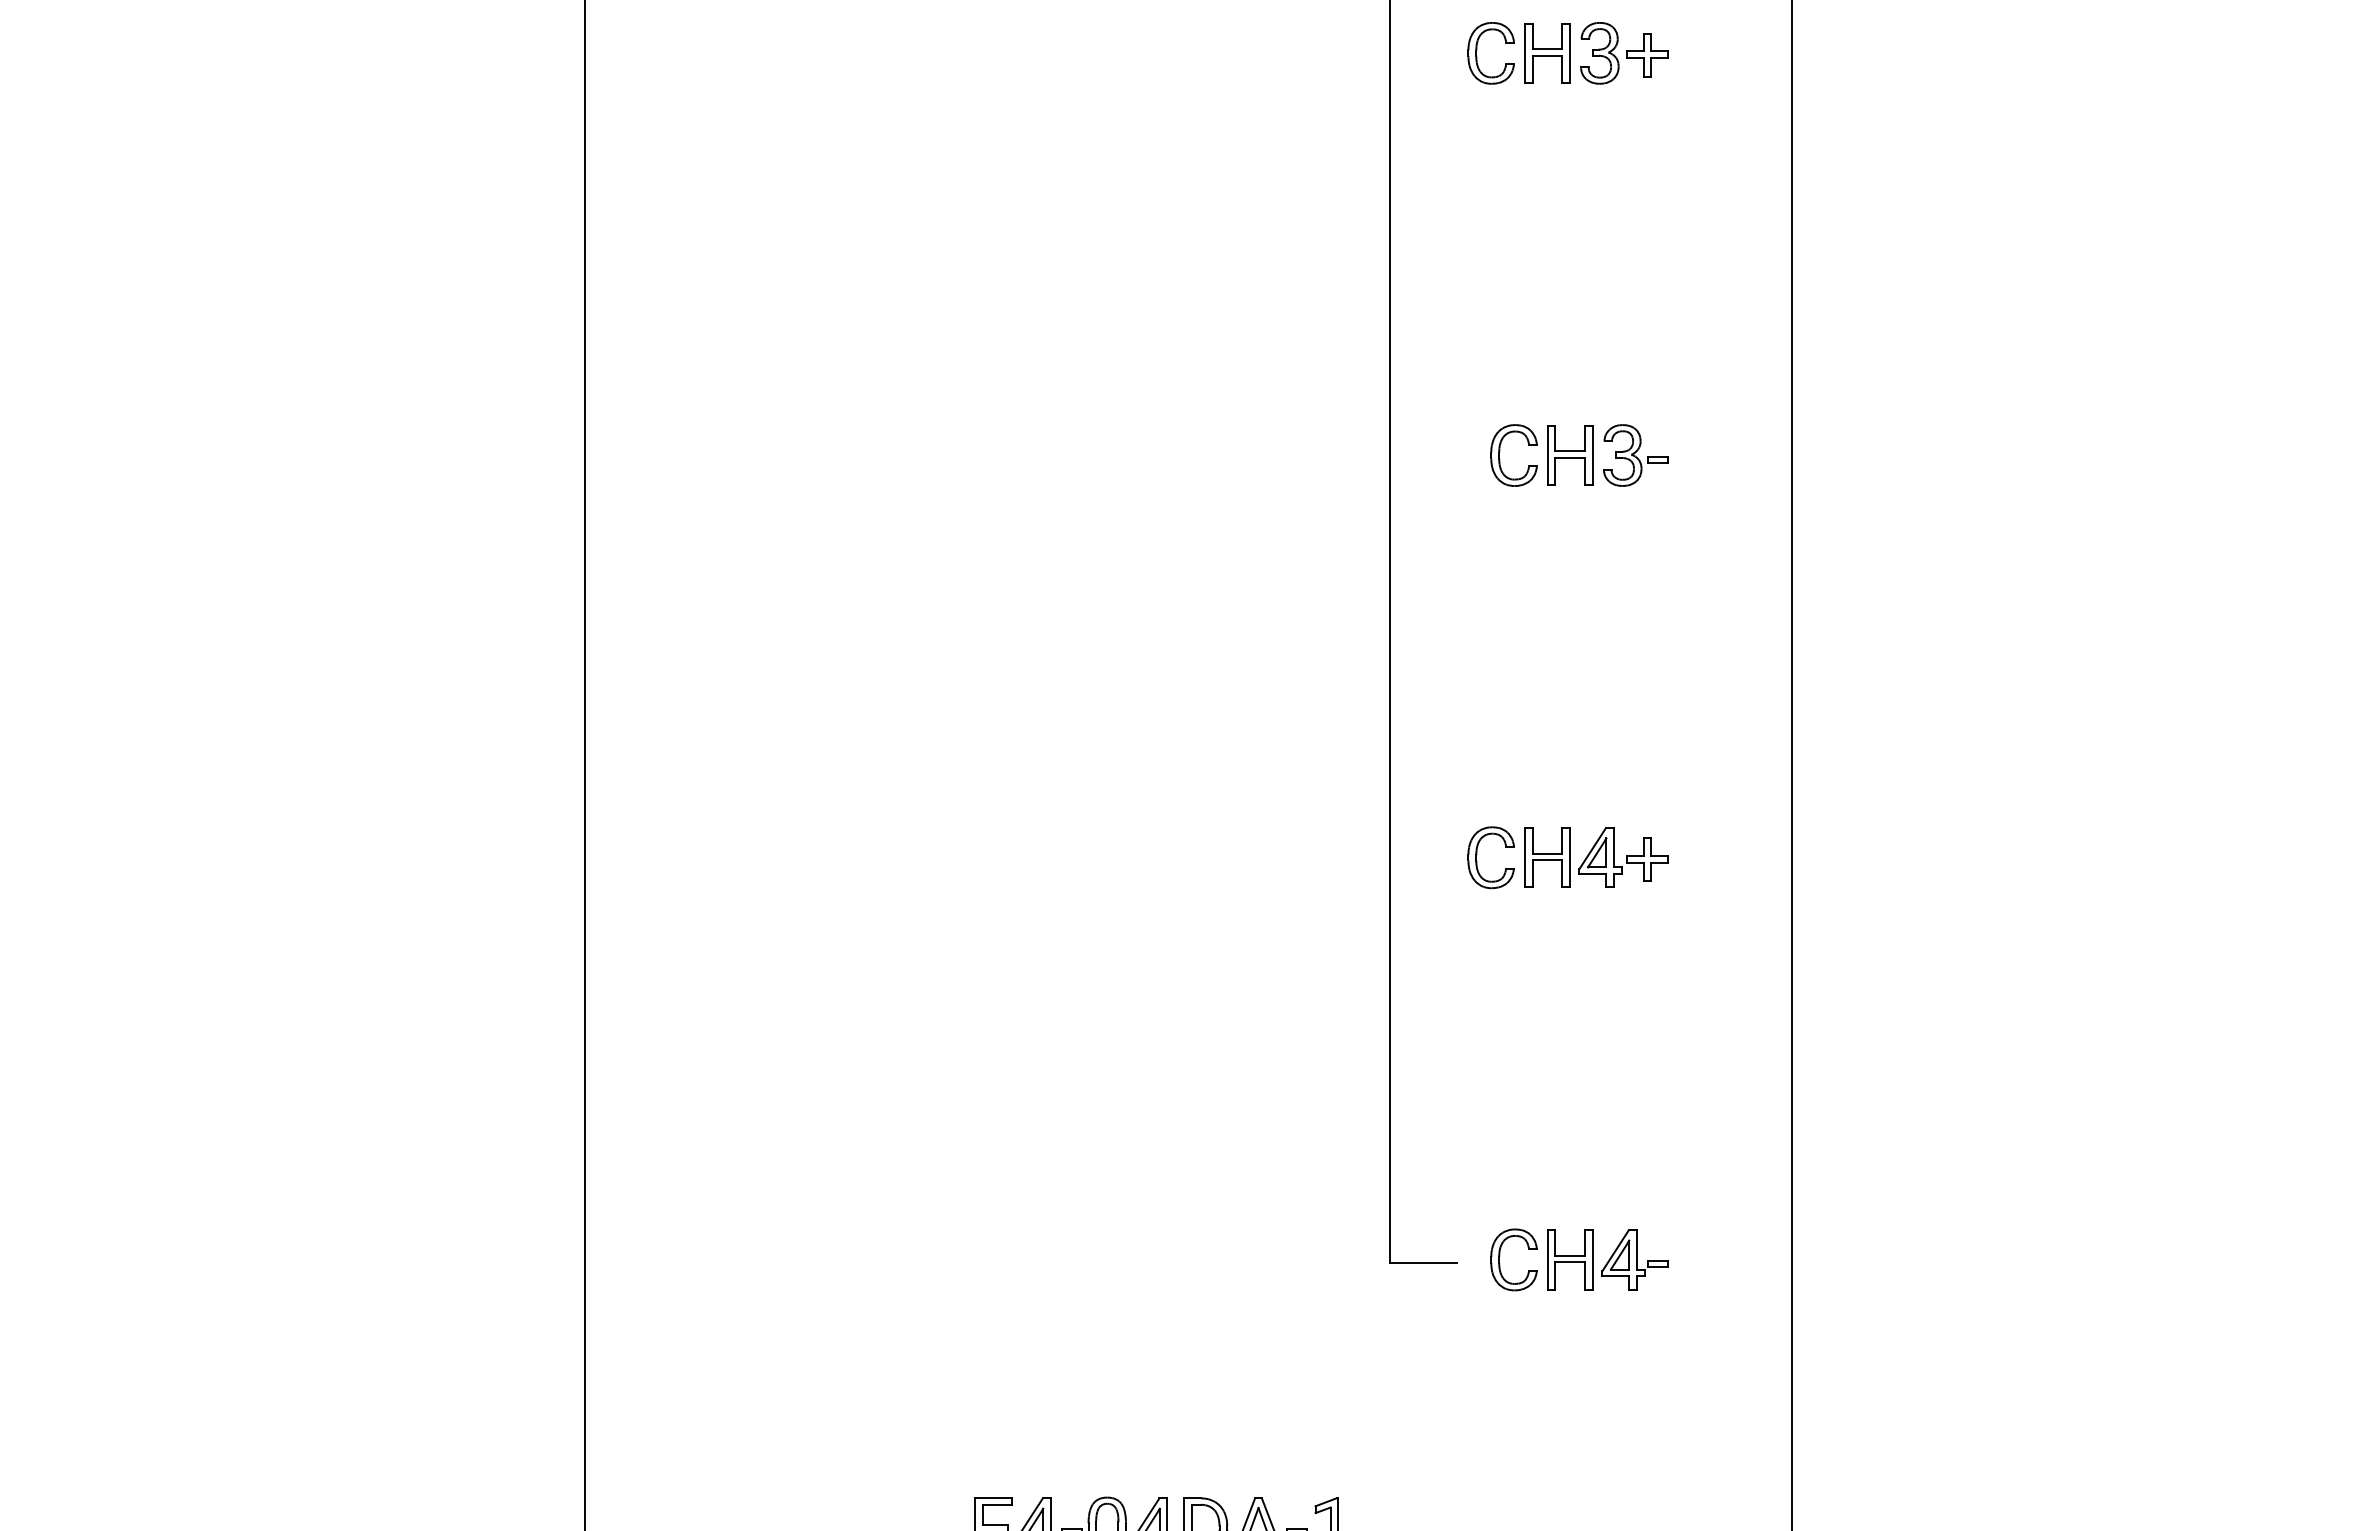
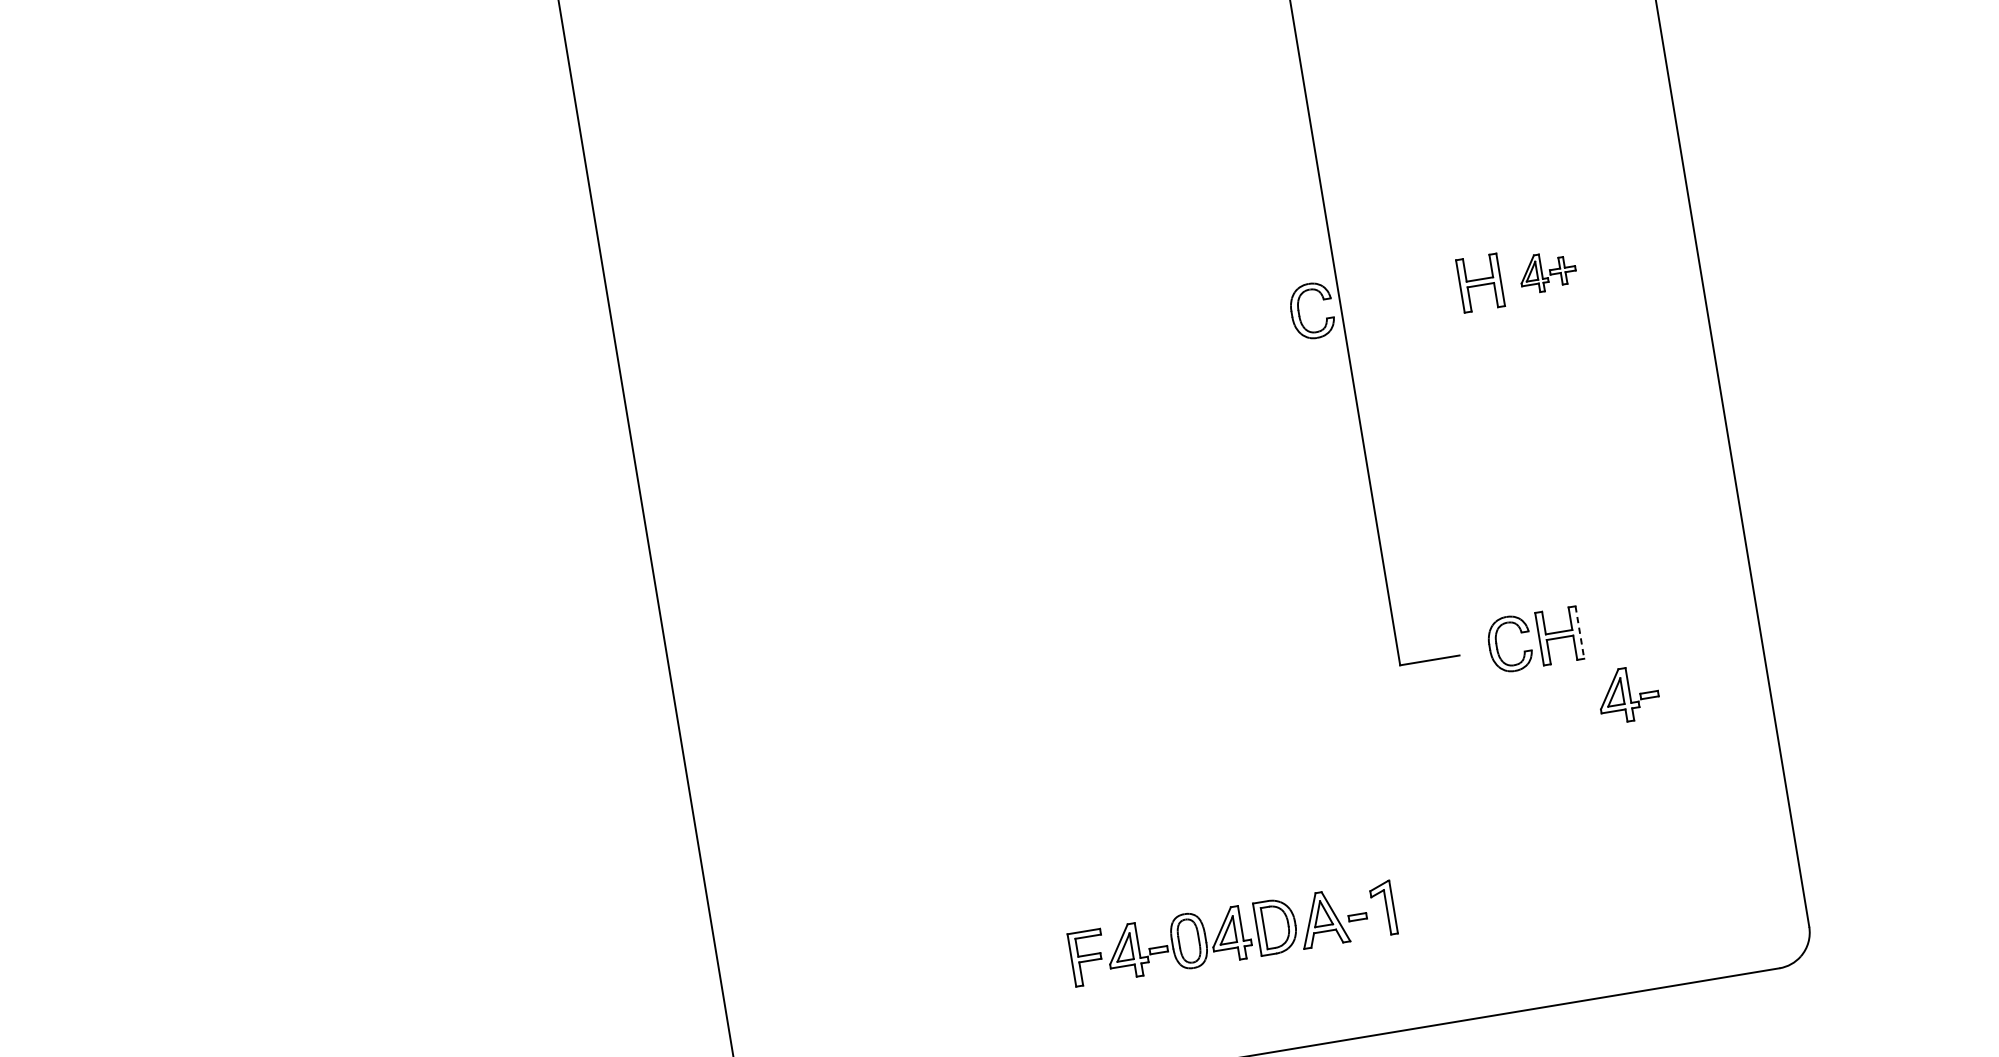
part: (1477, 854) -> (1299, 310), moved
part: (1623, 857) -> (1547, 271), size x0.7
line: (1593, 1259) -> (1580, 632), solid -> dashed
part: (1634, 1259) -> (1627, 694), moved

